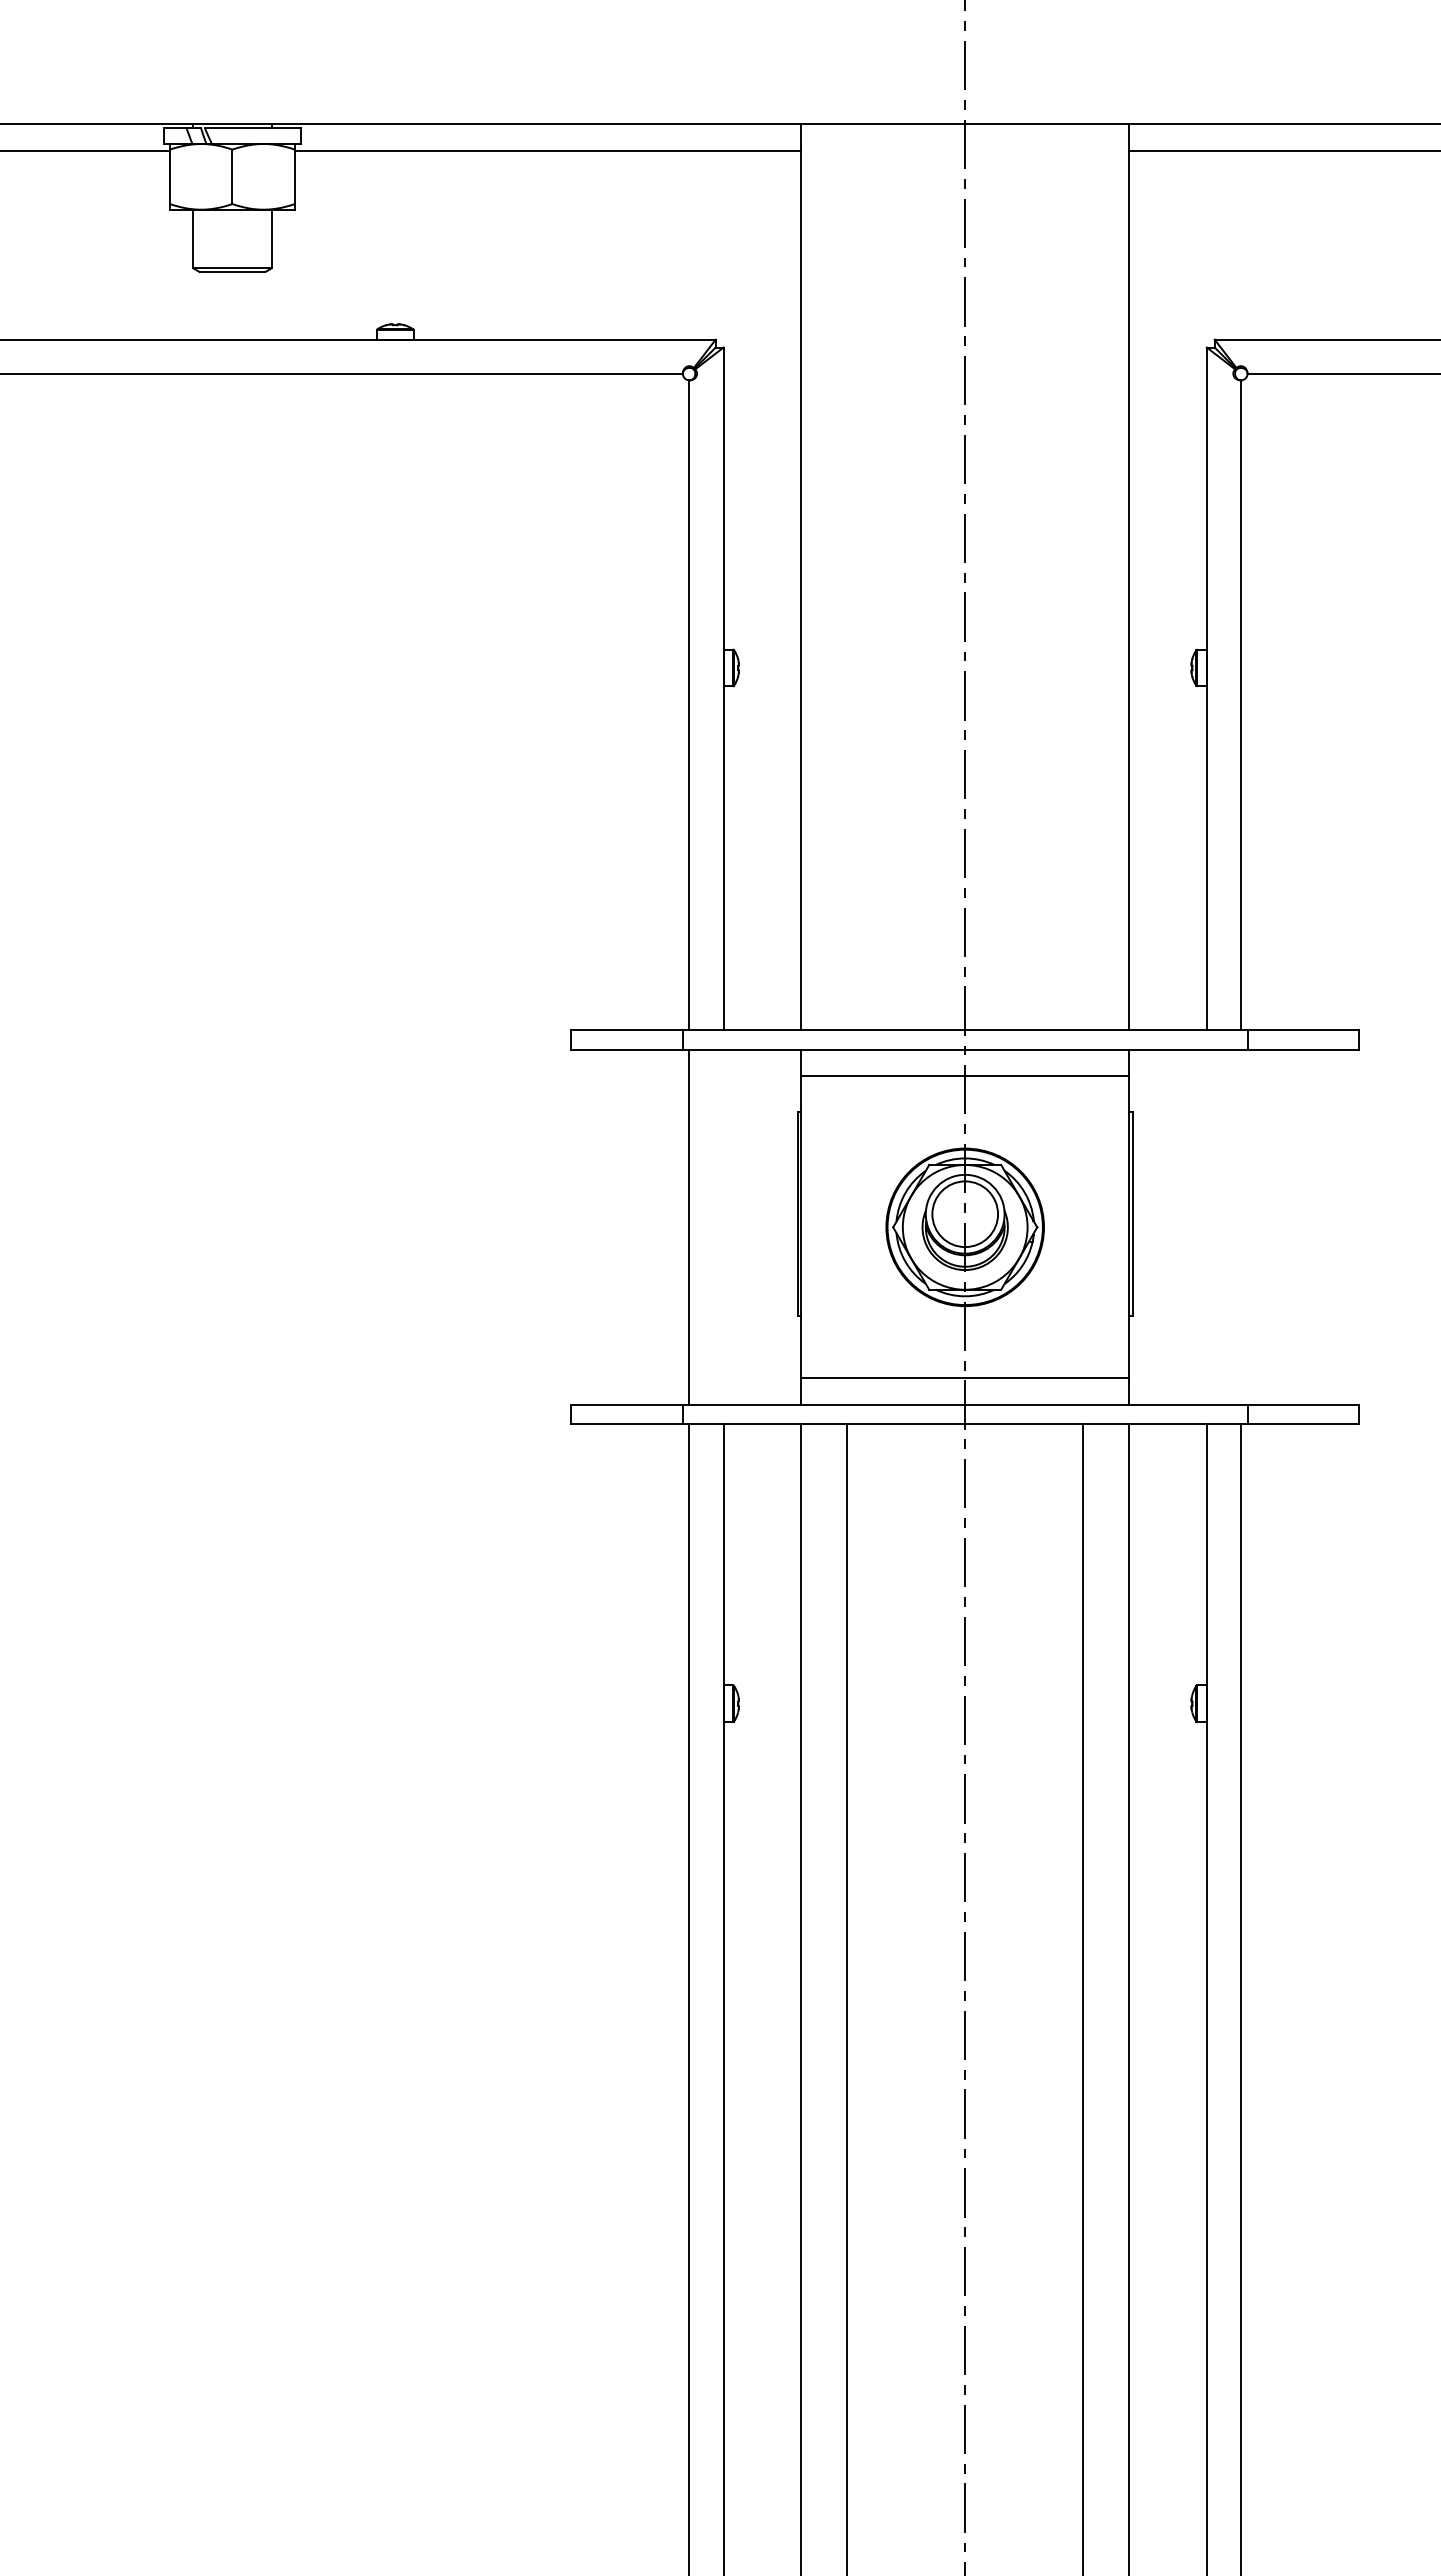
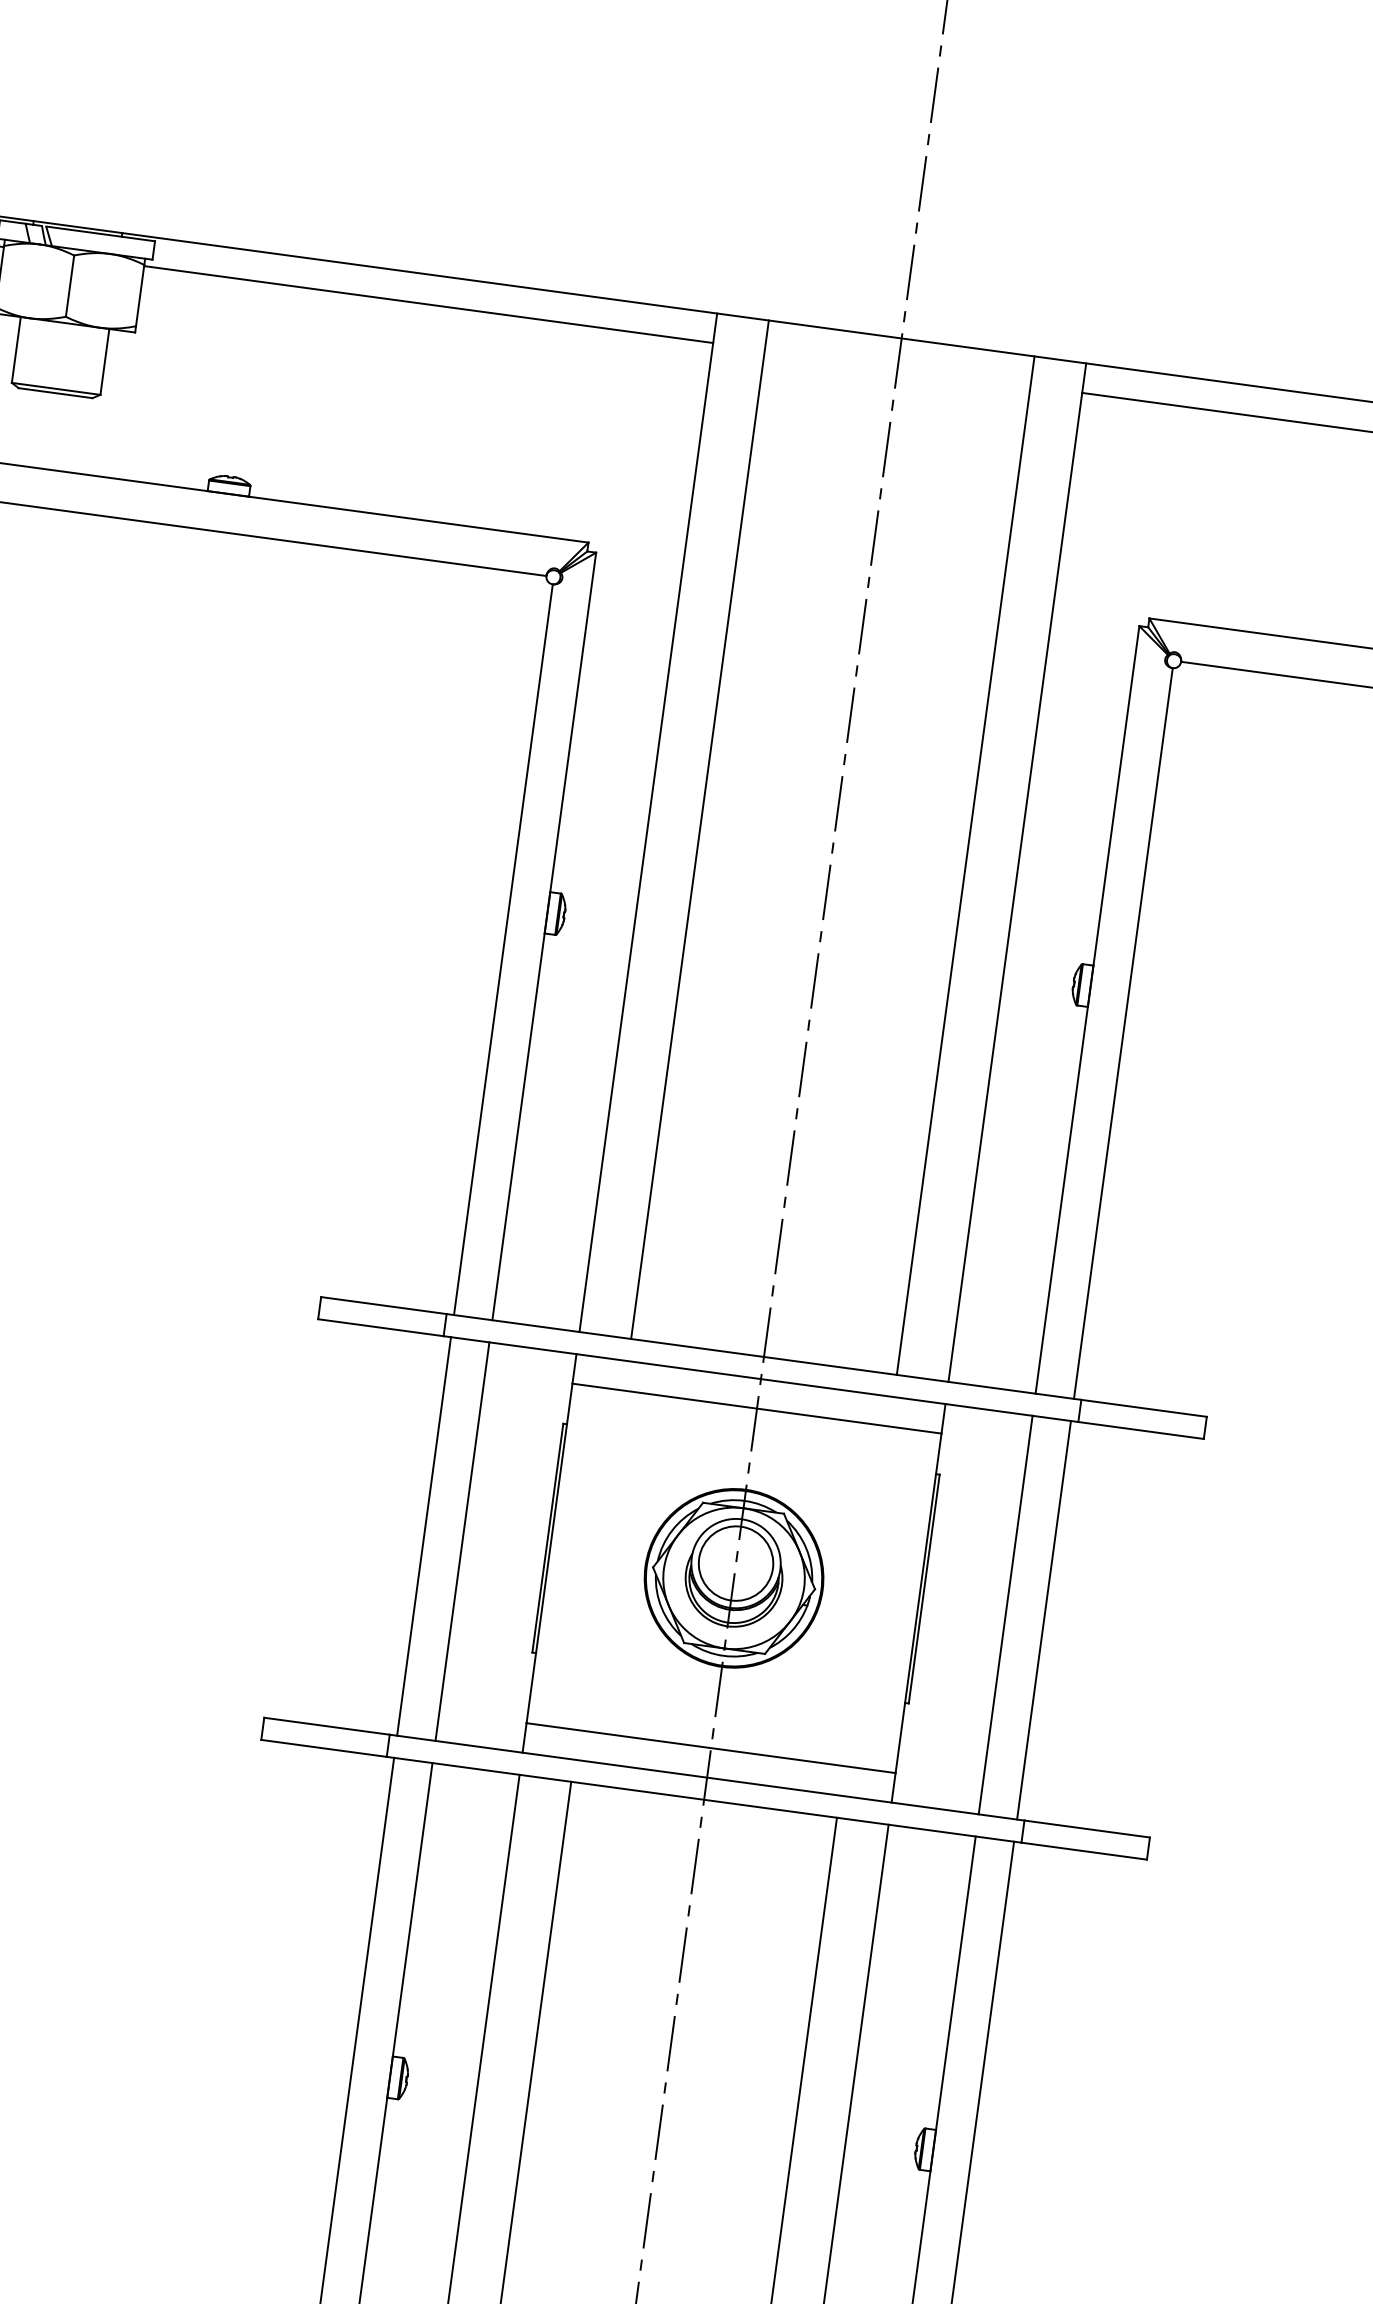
line: (847, 577) -> (700, 829), added
line: (1083, 577) -> (965, 865), added
line: (723, 1227) -> (462, 1541), added
line: (1206, 1227) -> (1005, 1615), added
line: (1240, 1227) -> (1043, 1620), added

